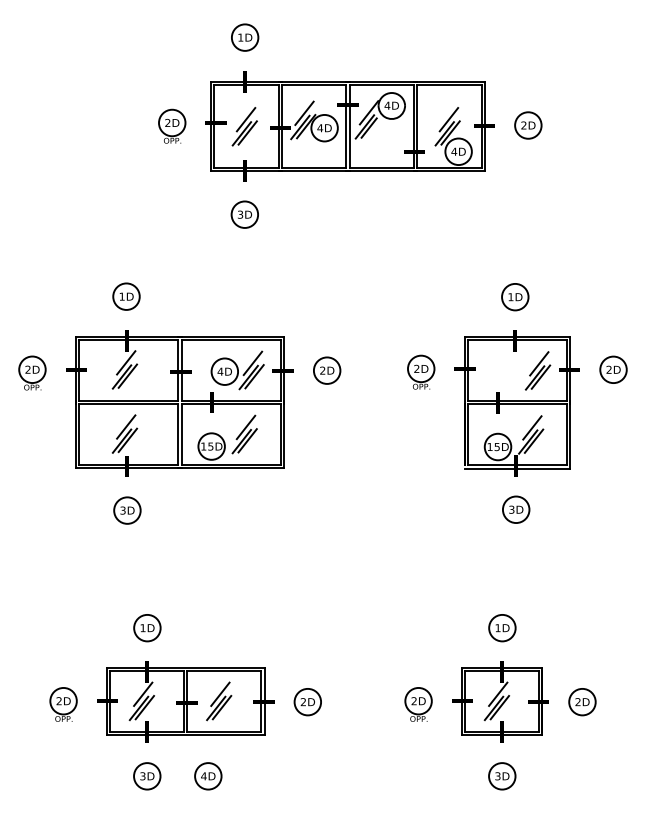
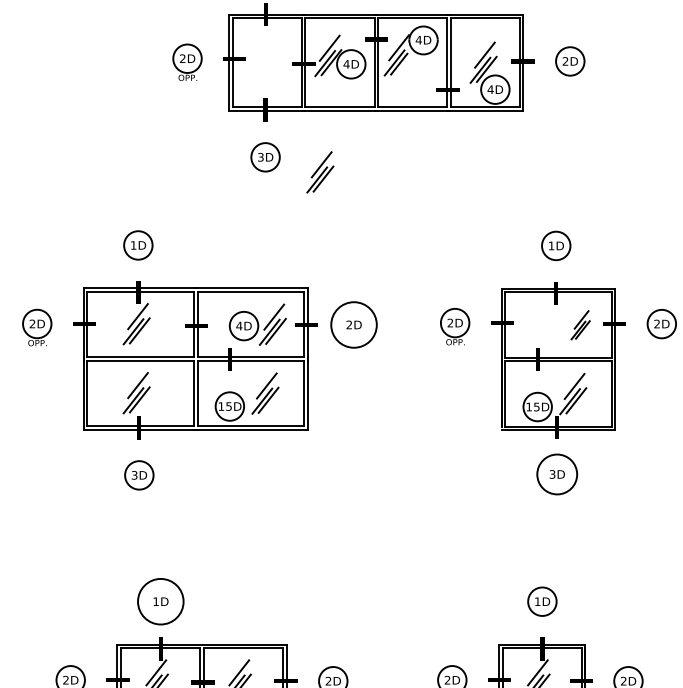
part: (244, 126) -> (320, 172), moved
circle: (326, 370) -> (353, 324), size x1.6
part: (537, 370) -> (580, 324), size x0.7
circle: (515, 509) -> (556, 474), size x1.4
circle: (147, 627) -> (160, 601), size x1.6

